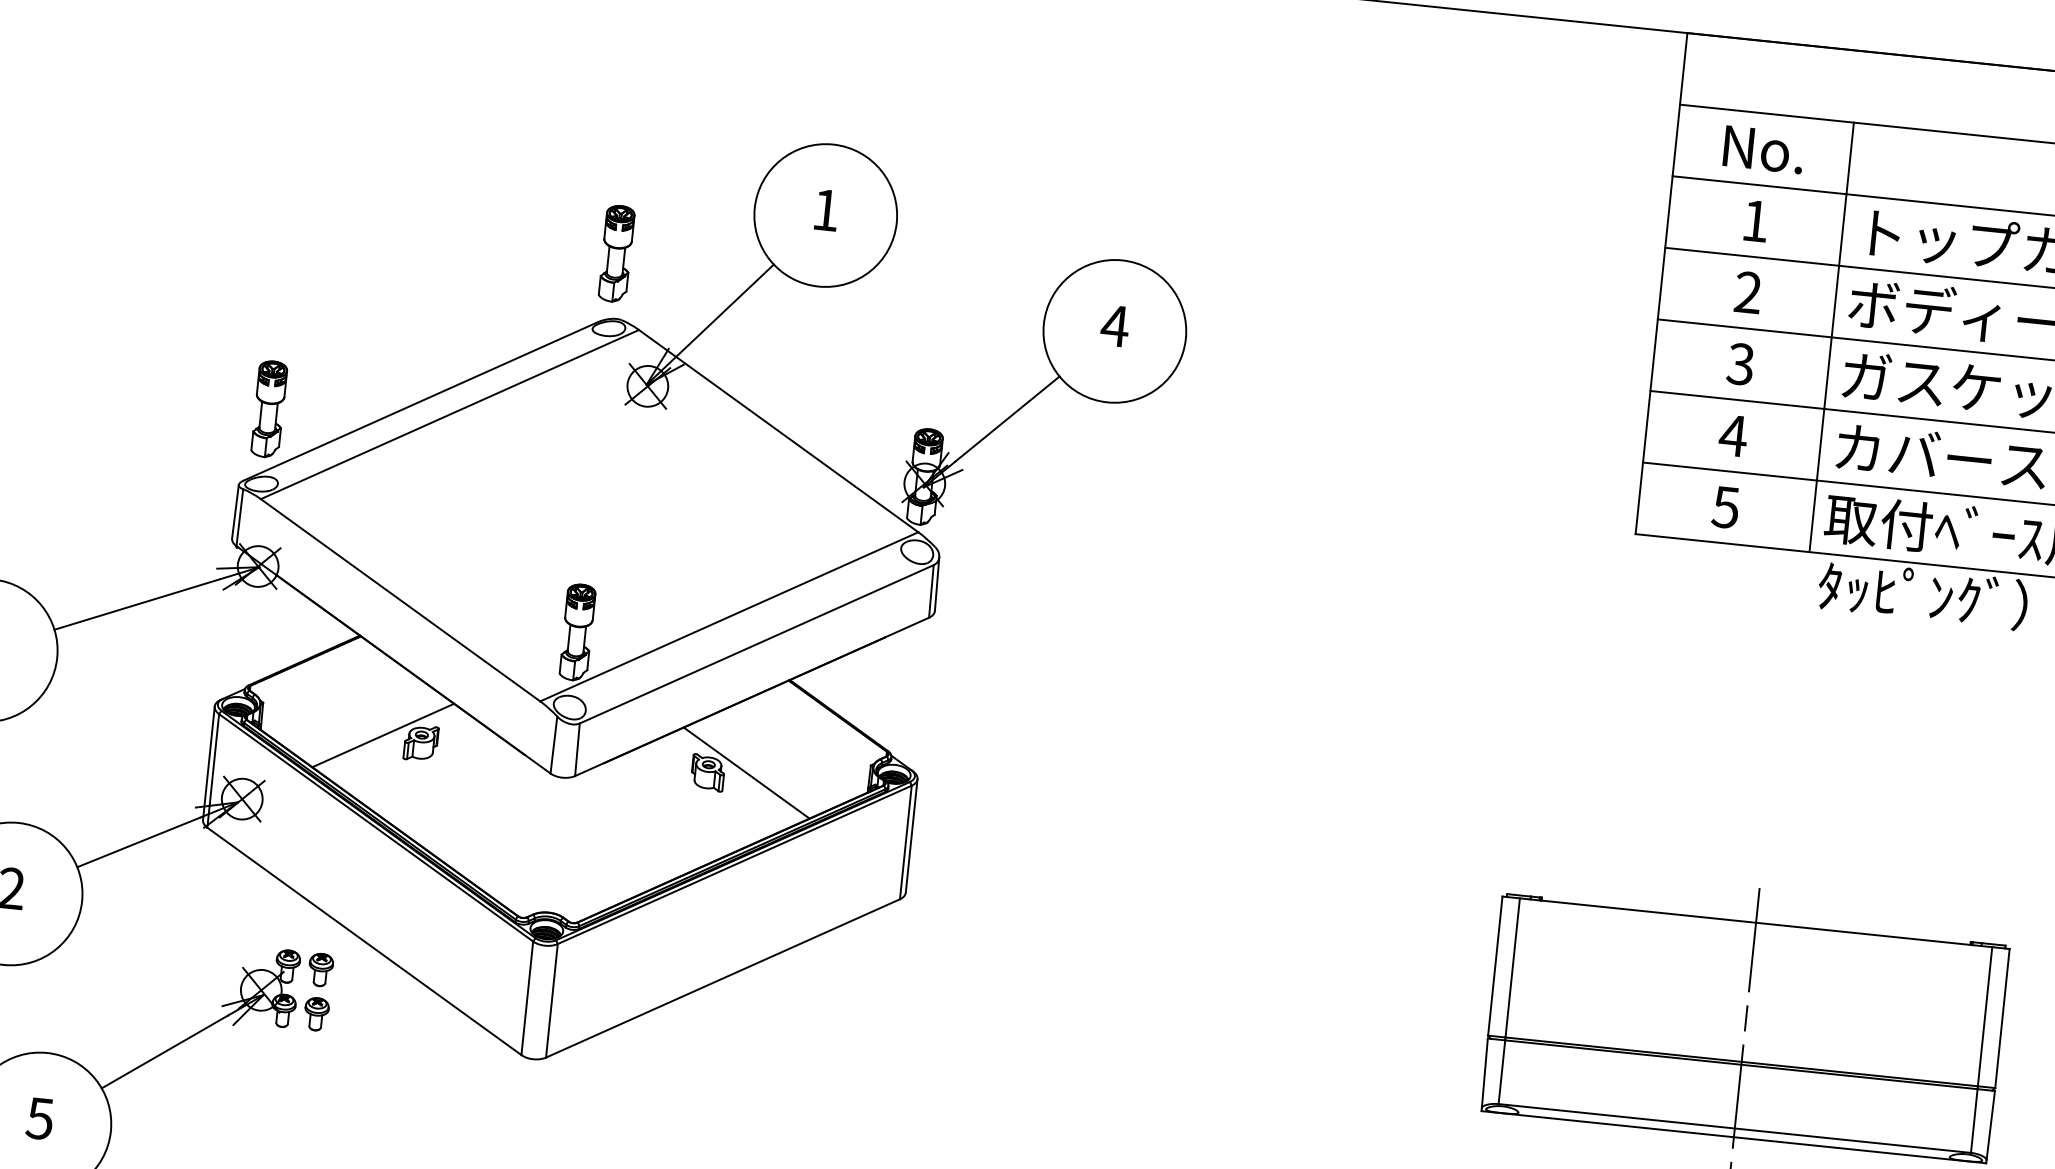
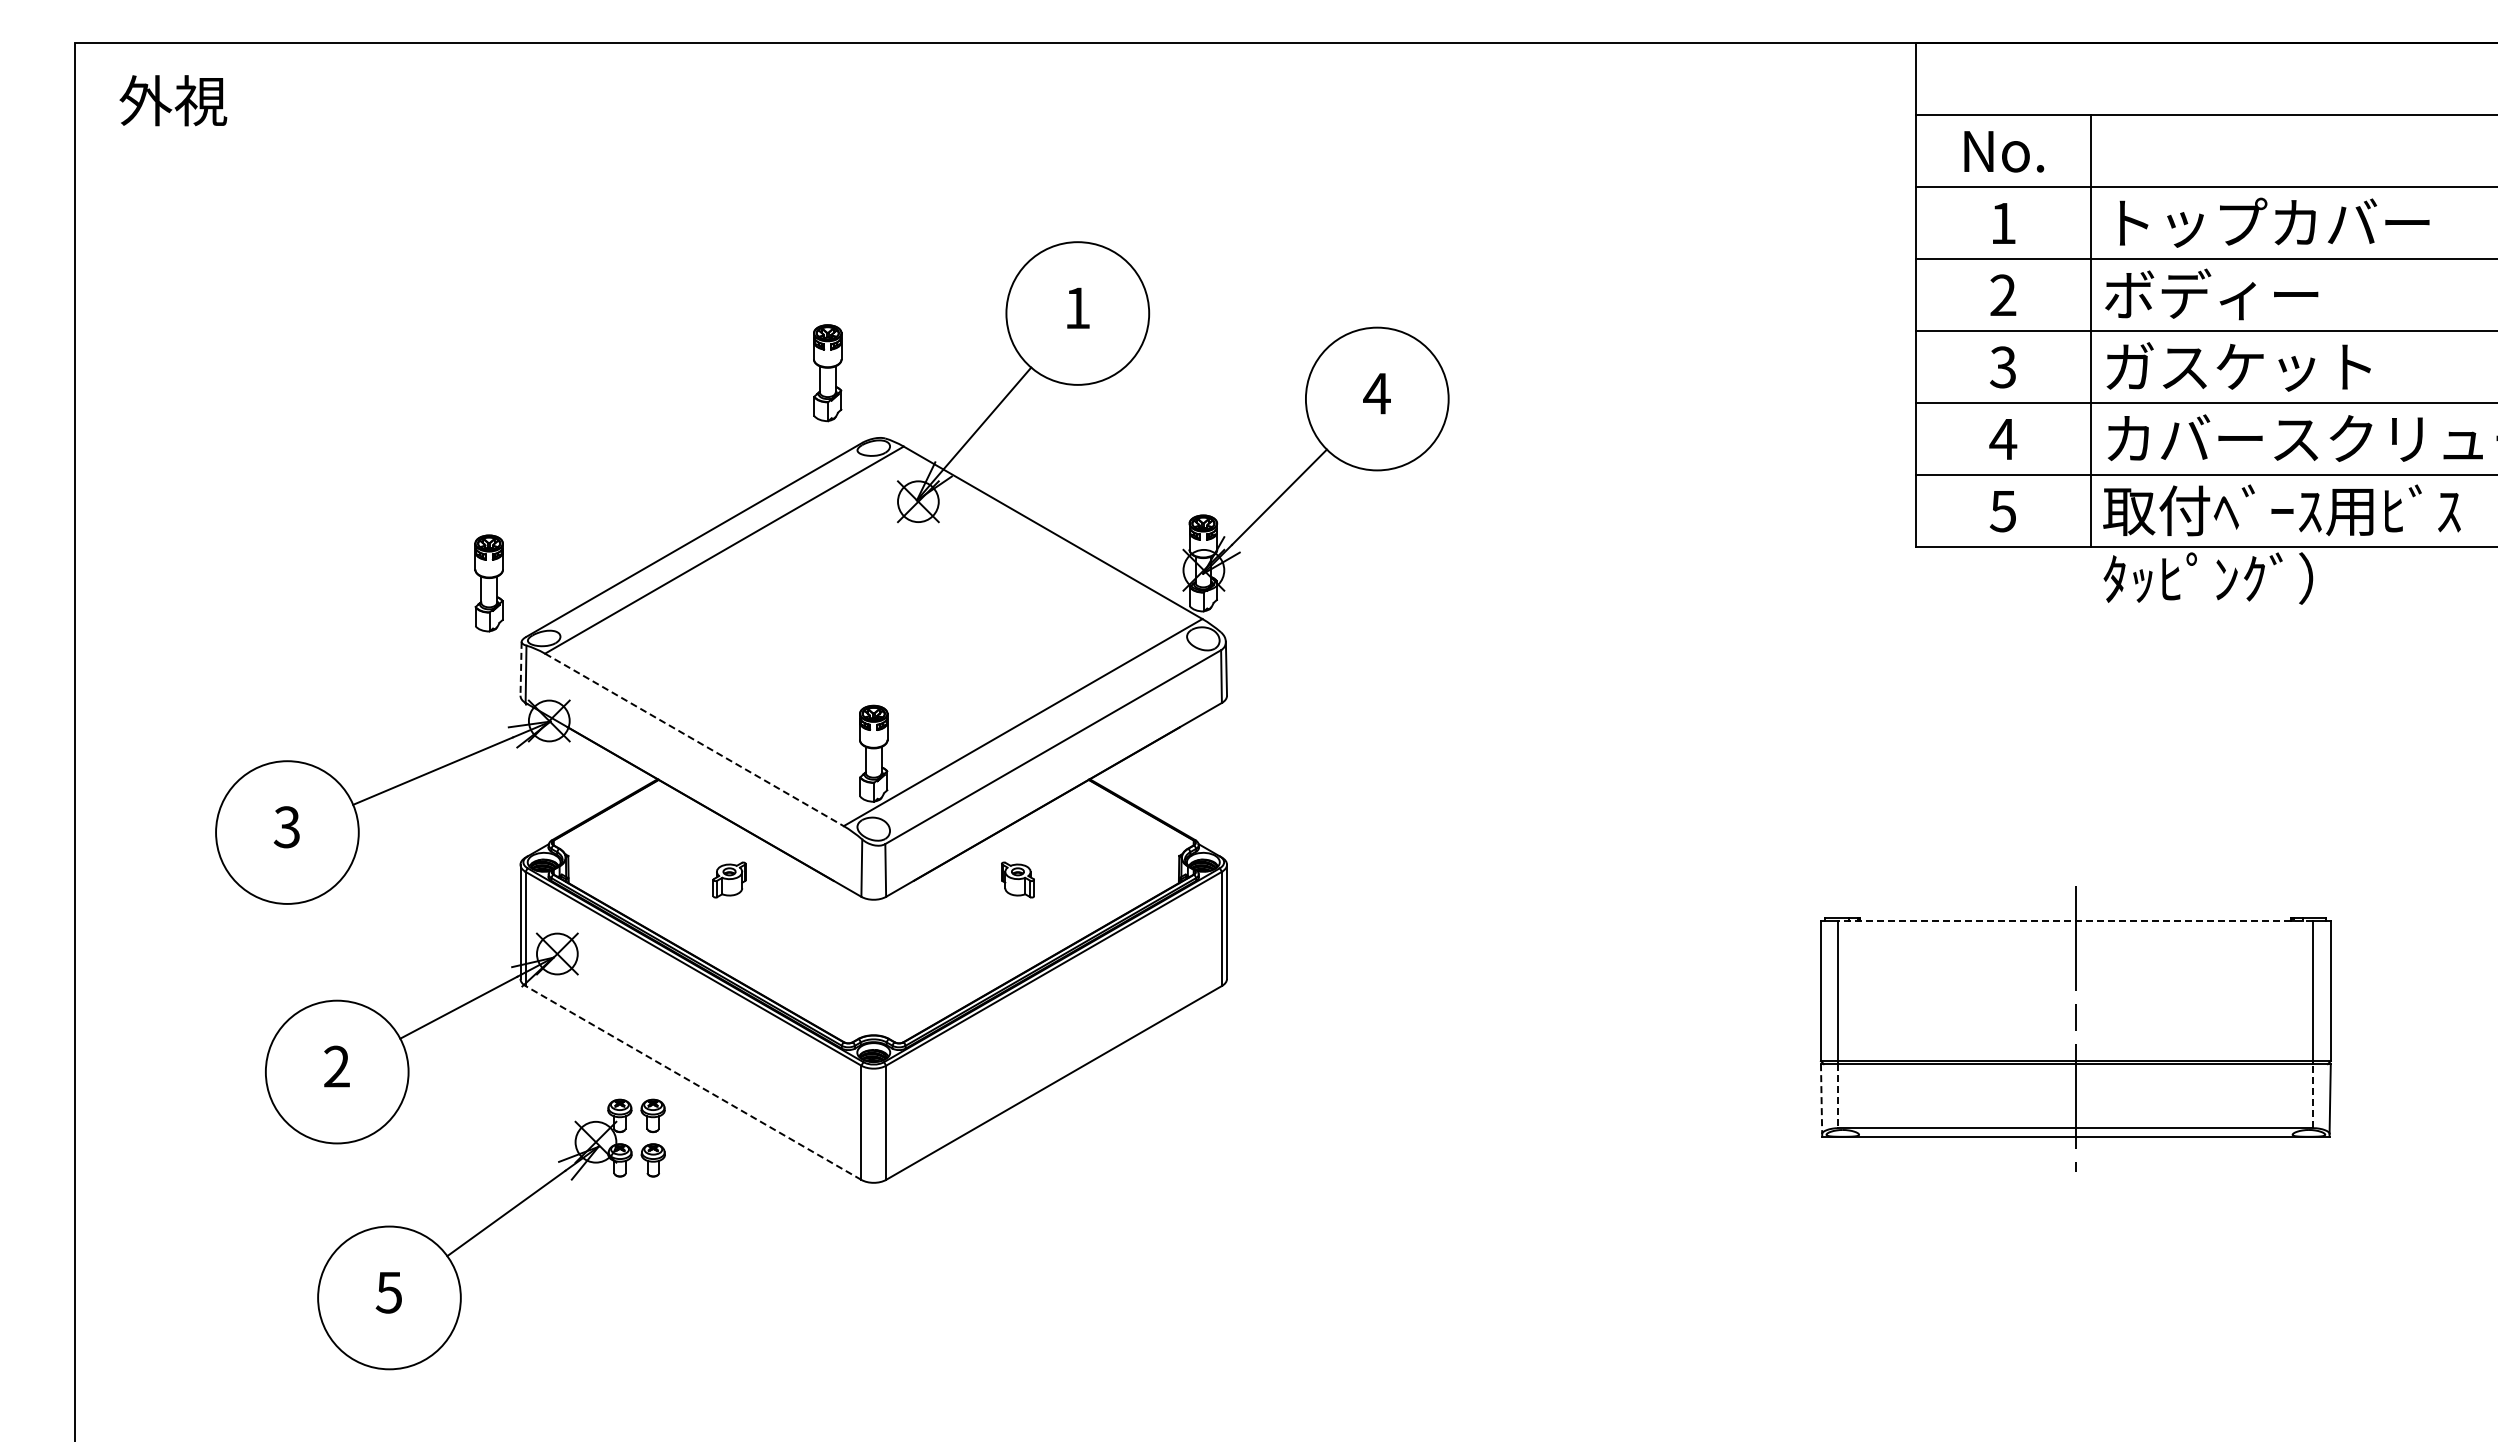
part: (616, 254) -> (827, 373), moved
part: (268, 409) -> (488, 583), moved
line: (235, 511) -> (521, 668), solid -> dashed
line: (400, 600) -> (694, 740), solid -> dashed
line: (382, 735) -> (690, 876), removed
line: (746, 773) -> (1056, 876), removed
line: (1755, 922) -> (2075, 921), solid -> dashed
line: (364, 940) -> (693, 1082), solid -> dashed
line: (1484, 1072) -> (1821, 1098), solid -> dashed
line: (1501, 1072) -> (1838, 1096), solid -> dashed
line: (1974, 1120) -> (2313, 1095), solid -> dashed

